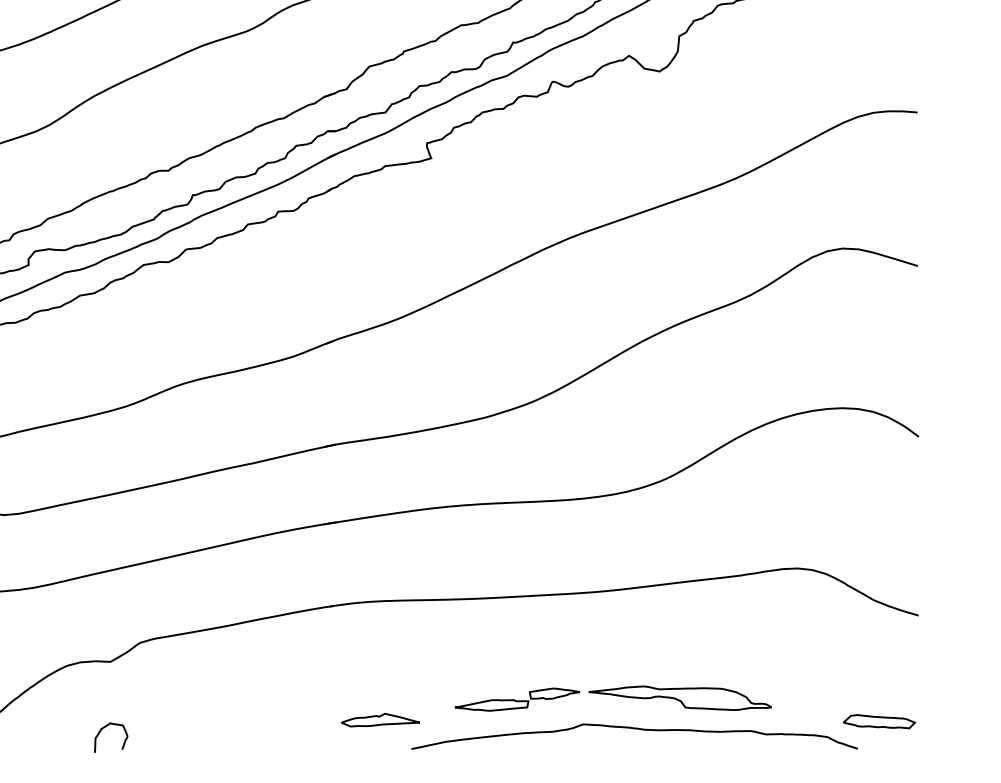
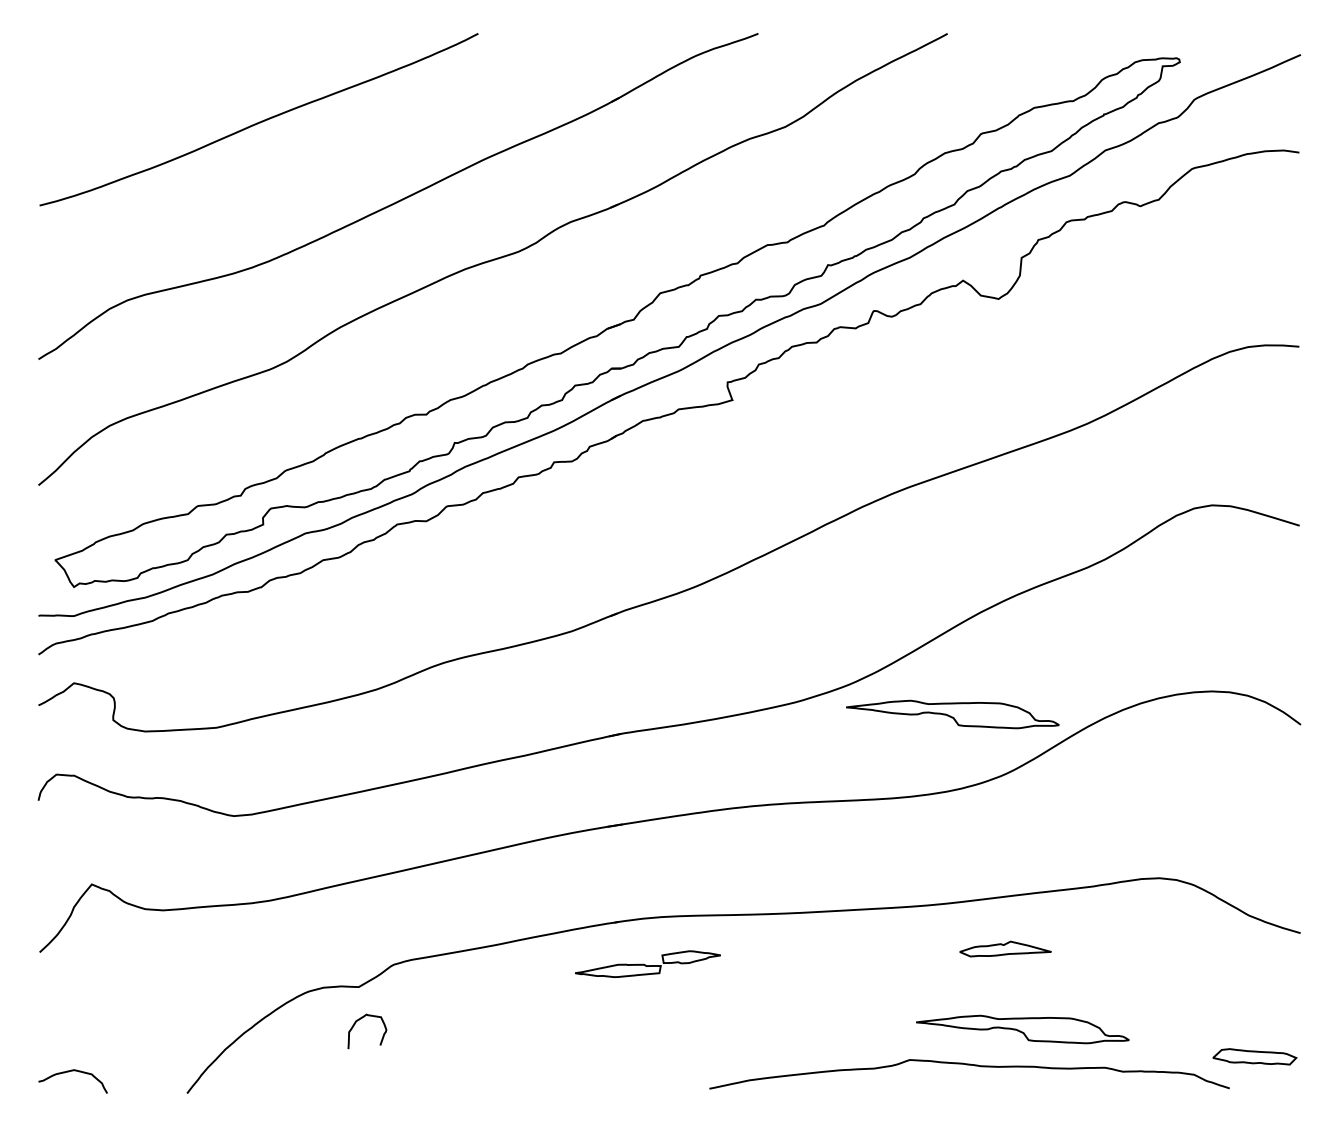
part: (619, 427) -> (952, 714), added
part: (517, 699) -> (647, 963), moved
part: (380, 719) -> (1005, 948), moved
curve: (106, 727) -> (361, 1019), moved

